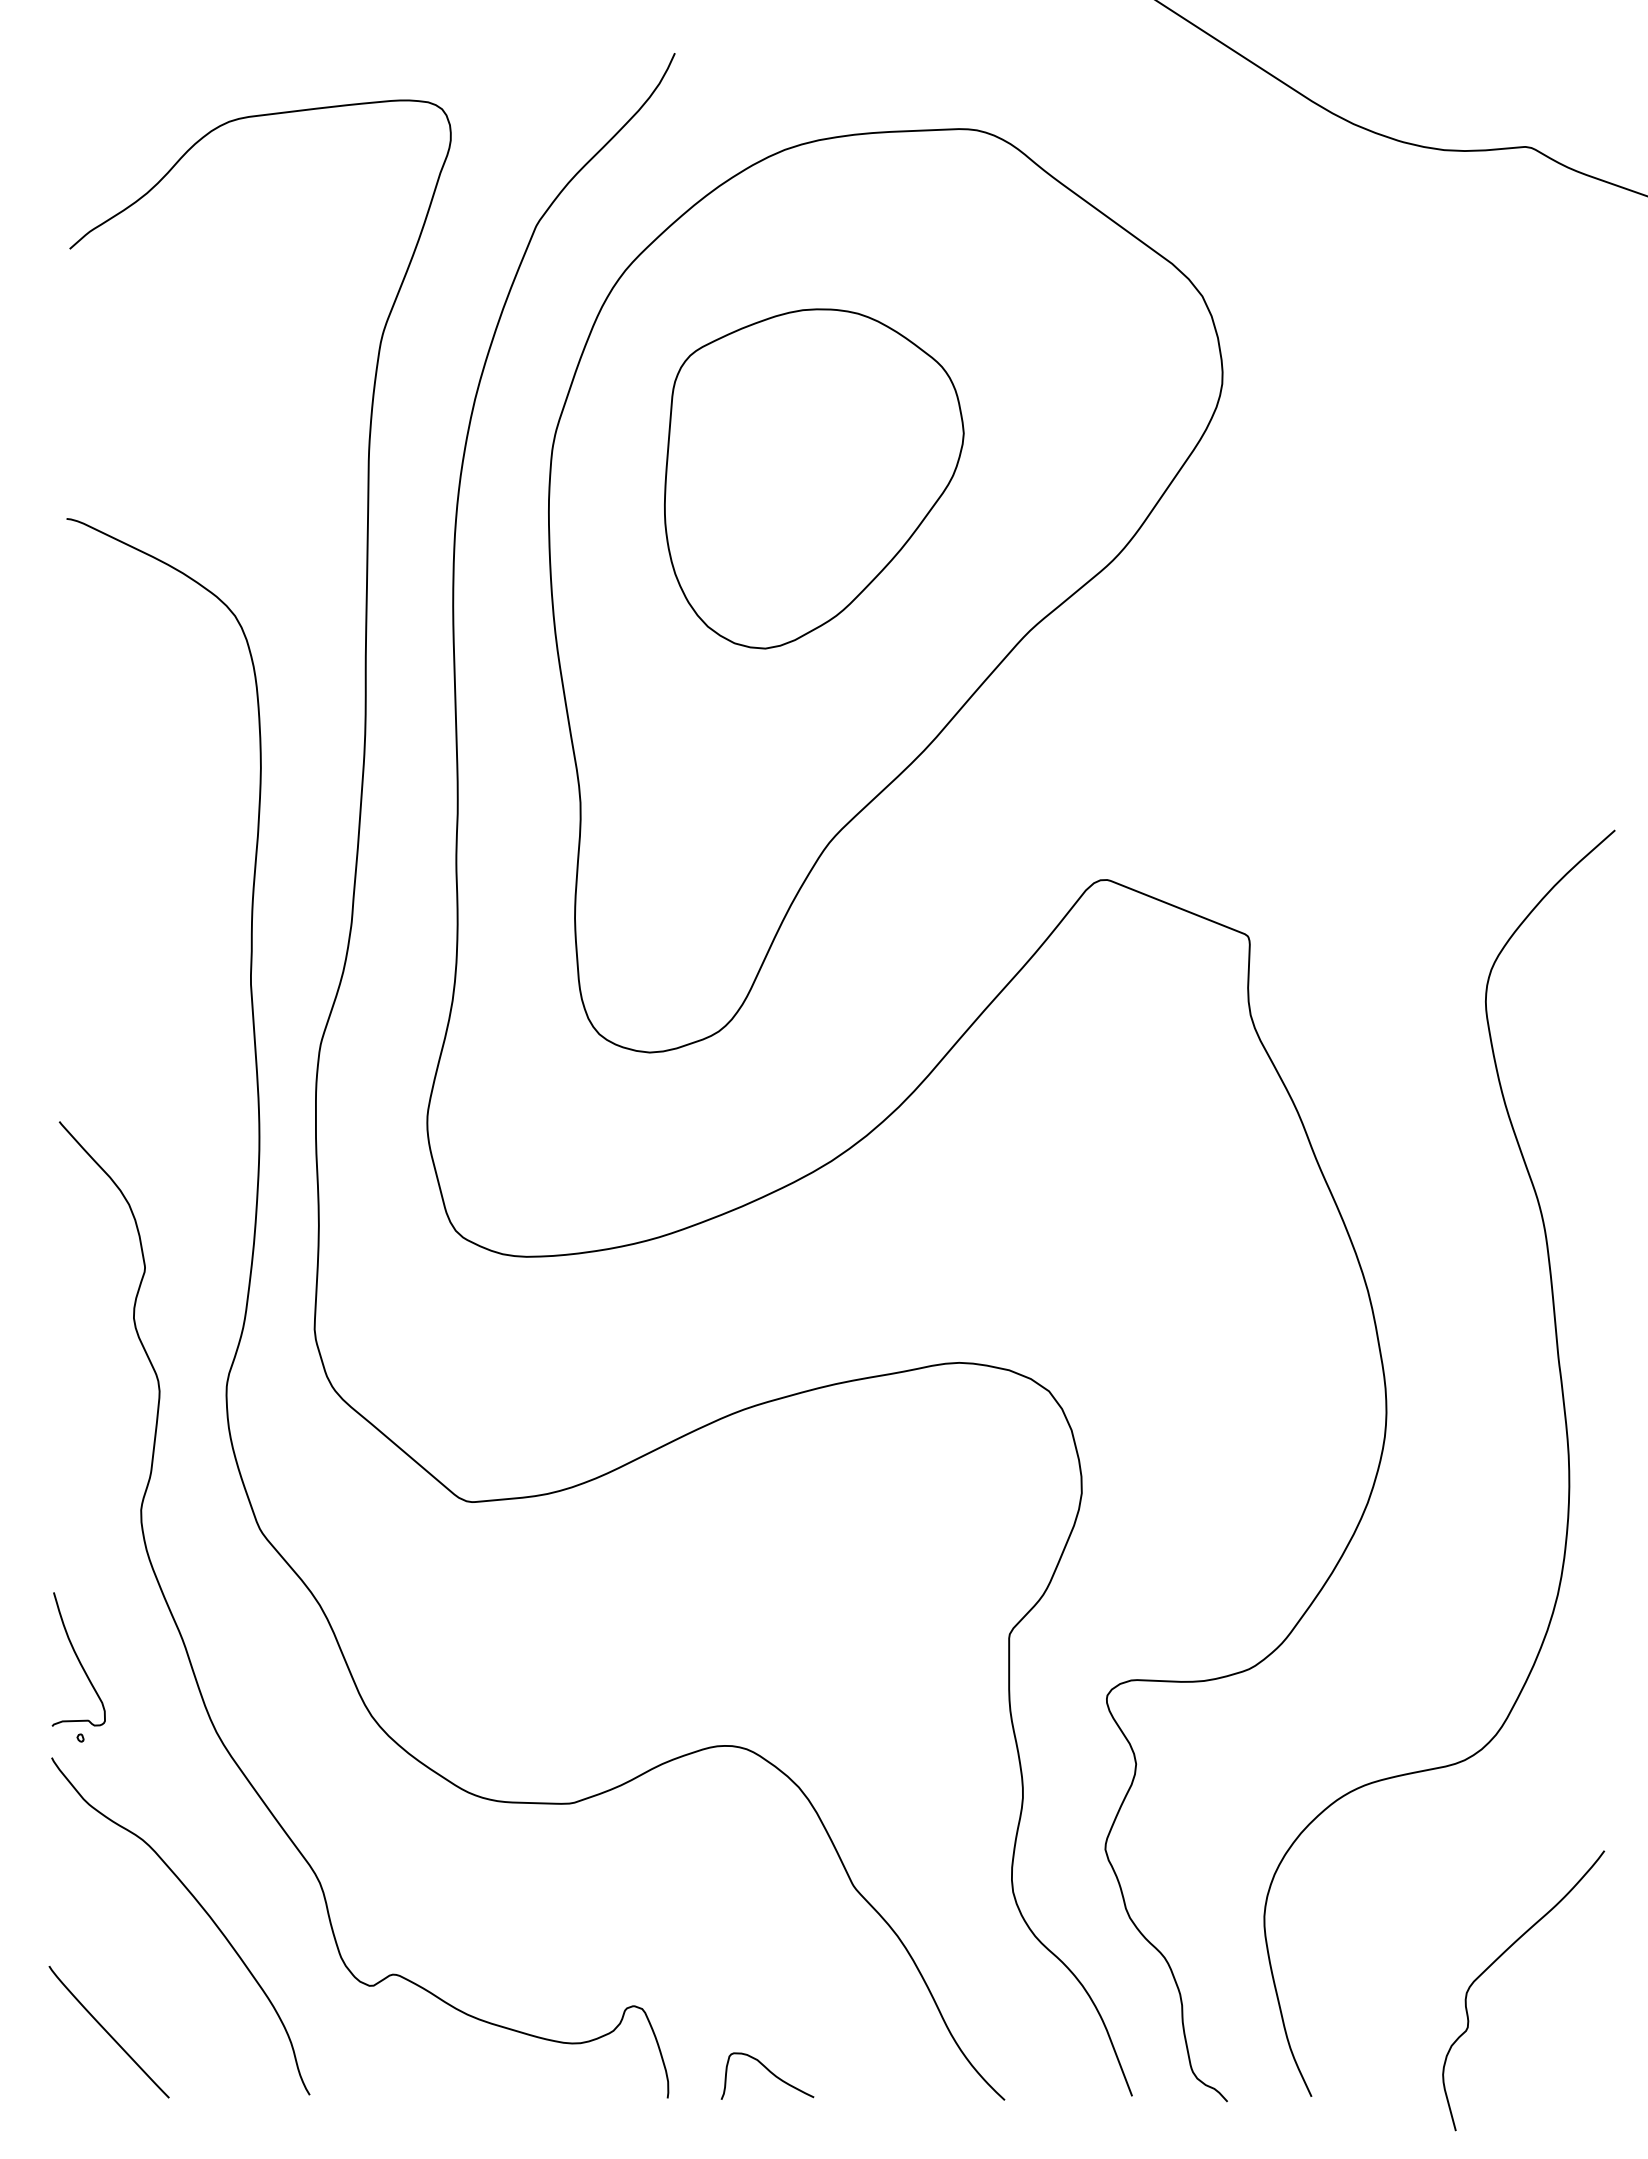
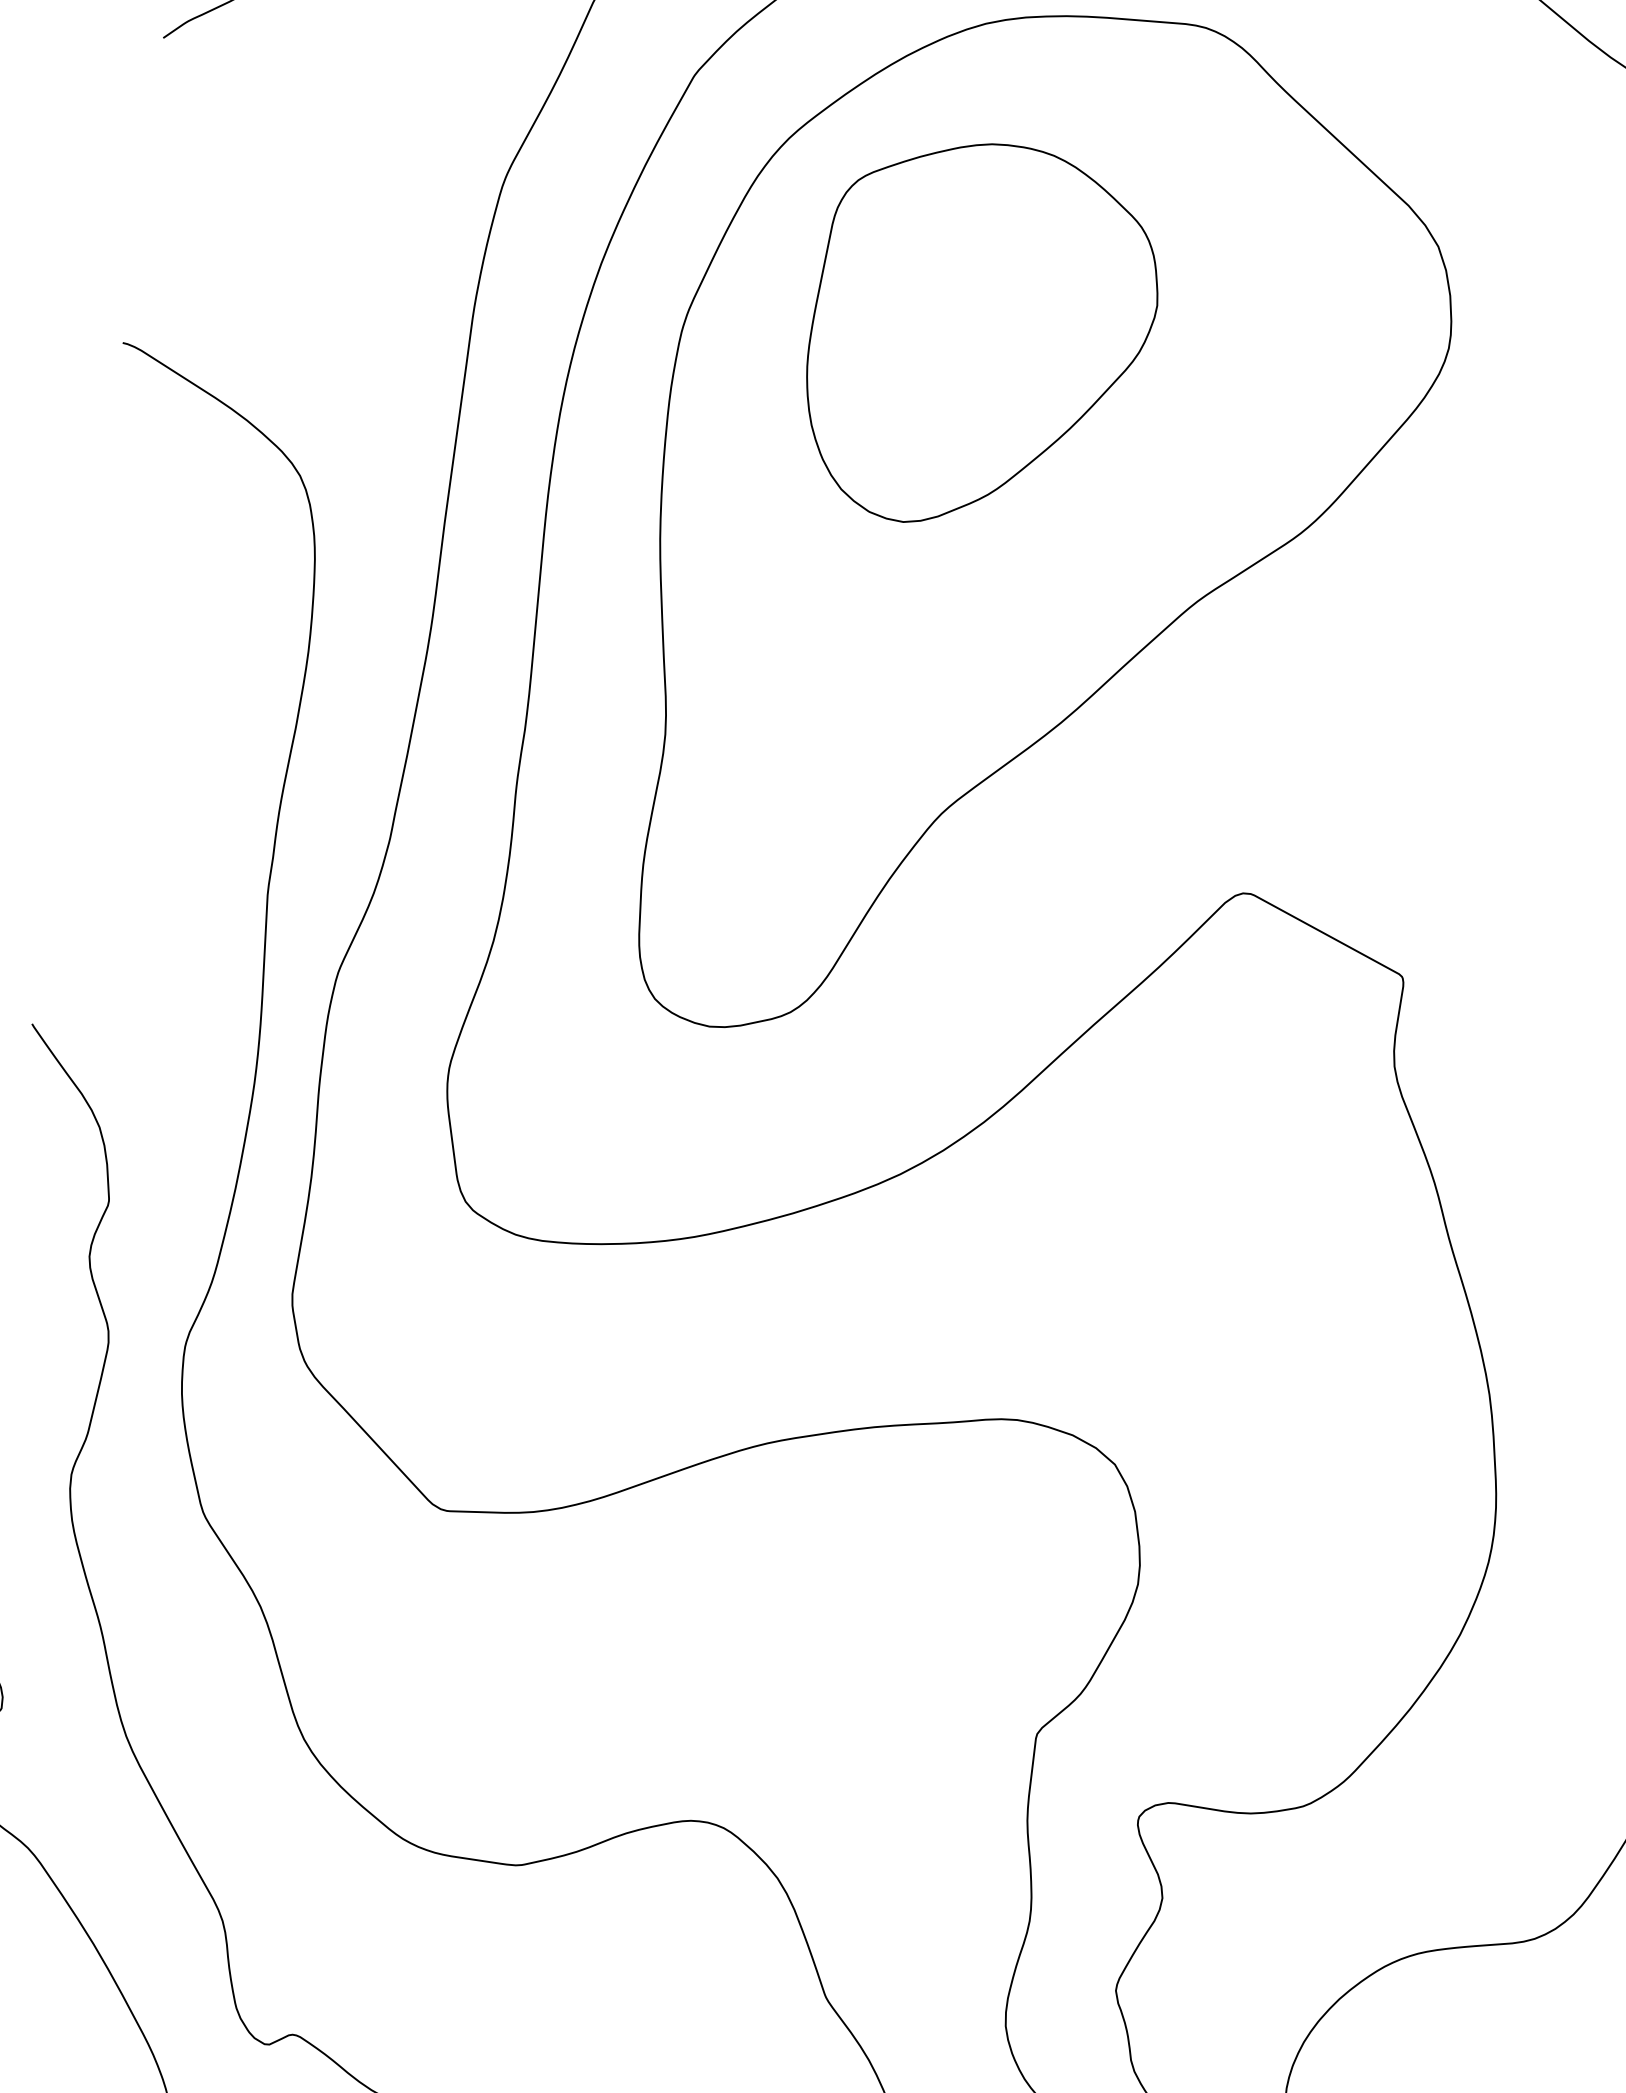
part: (814, 478) -> (982, 336), moved

